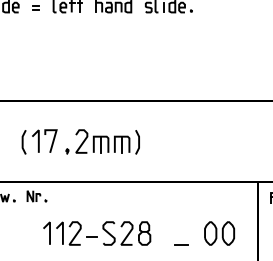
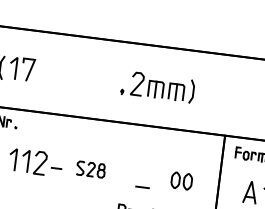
part: (102, 141) -> (157, 86), moved
part: (126, 233) -> (90, 169), size x0.6
part: (219, 233) -> (181, 181), size x0.7

